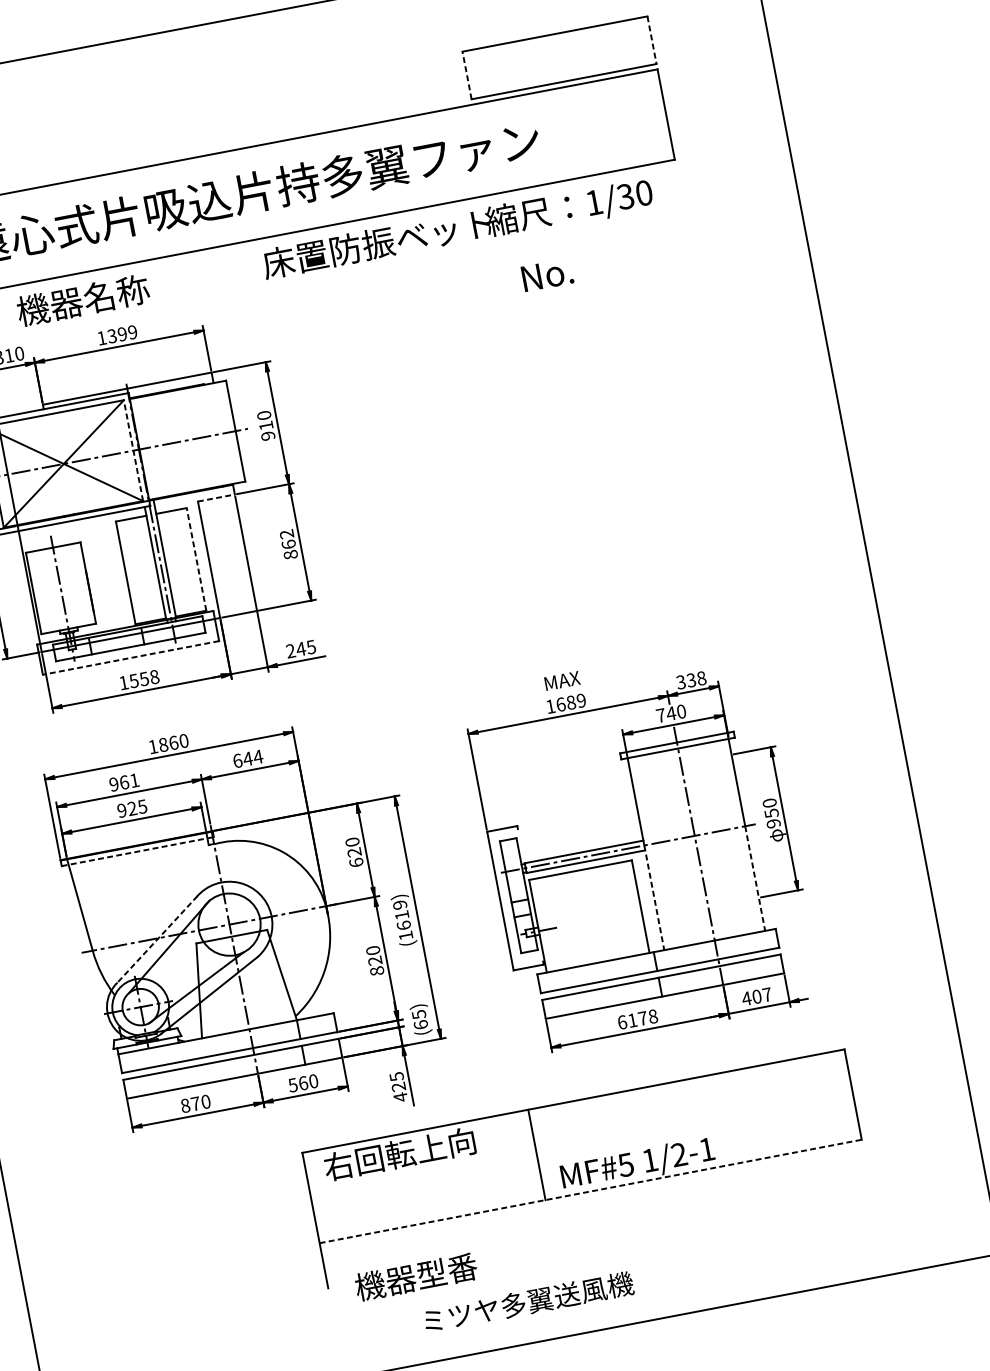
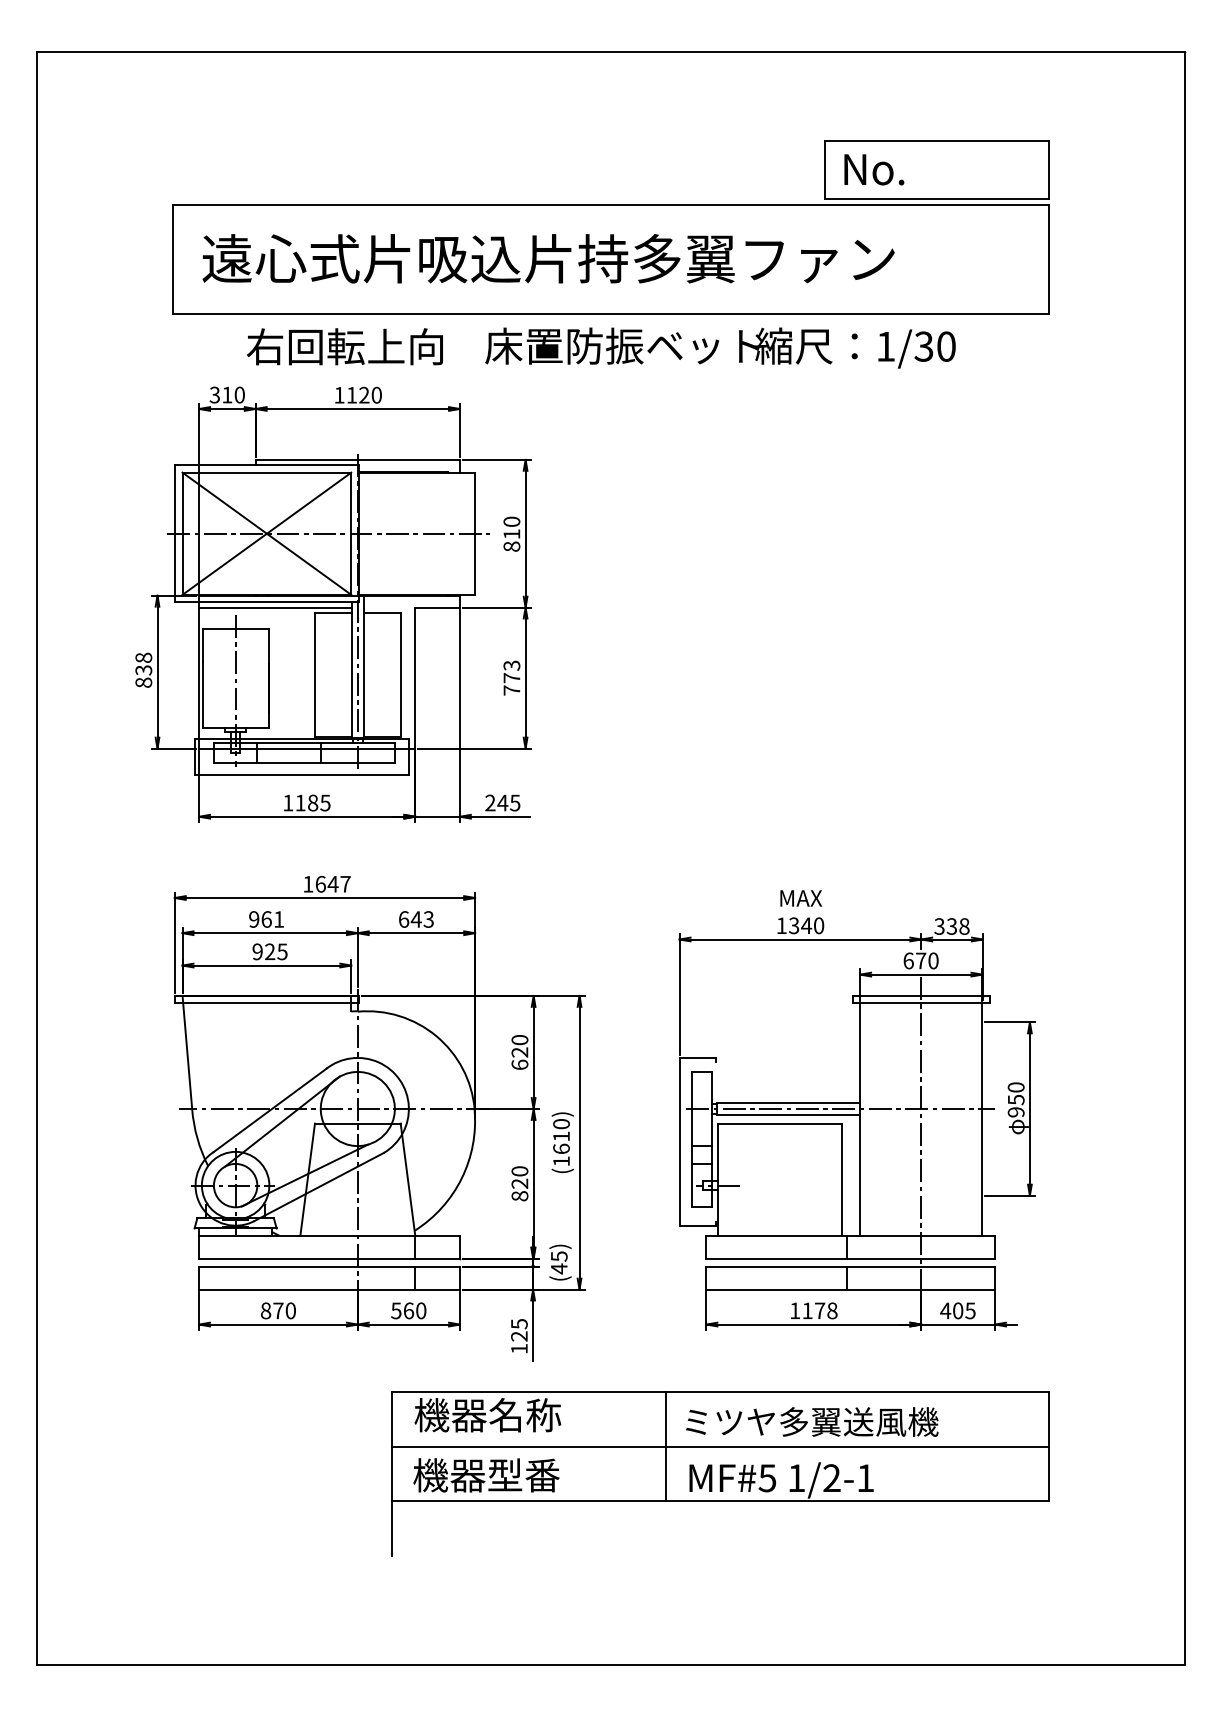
line: (651, 40) -> (1048, 169), dashed -> solid
line: (466, 75) -> (824, 169), dashed -> solid
text: (457, 229) -> (720, 347), moved
text: (547, 274) -> (874, 169), moved
text: (98, 297) -> (344, 346), 機器名称 -> 右回転上向
text: (121, 333) -> (363, 394), 1399 -> 1120
text: (267, 435) -> (511, 546), 910 -> 810
line: (133, 450) -> (351, 533), dashed -> solid
line: (217, 497) -> (438, 607), dashed -> solid
line: (82, 523) -> (275, 607), added
text: (288, 544) -> (511, 677), 862 -> 773
line: (196, 559) -> (400, 674), dashed -> solid
line: (131, 657) -> (302, 775), dashed -> solid
text: (143, 678) -> (312, 802), 1558 -> 1185
text: (571, 702) -> (806, 925), 1689 -> 1340
text: (665, 714) -> (914, 960), 740 -> 670
text: (173, 742) -> (332, 883), 1860 -> 1647
text: (258, 757) -> (428, 919), 644 -> 643
line: (138, 851) -> (267, 1003), dashed -> solid
line: (755, 878) -> (982, 1172), dashed -> solid
line: (654, 897) -> (860, 1172), dashed -> solid
text: (400, 905) -> (561, 1124), (1619) -> (1610)
line: (156, 939) -> (269, 1110), dashed -> solid
text: (767, 994) -> (970, 1310), 407 -> 405
text: (622, 1022) -> (795, 1310), 6178 -> 1178
text: (420, 1024) -> (558, 1268), (65) -> (45)
text: (400, 1096) -> (519, 1348), 425 -> 125
line: (582, 1146) -> (720, 1446), added
text: (399, 1154) -> (505, 1415), 右回転上向 -> 機器名称
line: (590, 1191) -> (720, 1501), dashed -> solid
text: (416, 1277) -> (486, 1475), moved
text: (528, 1301) -> (812, 1421), moved

